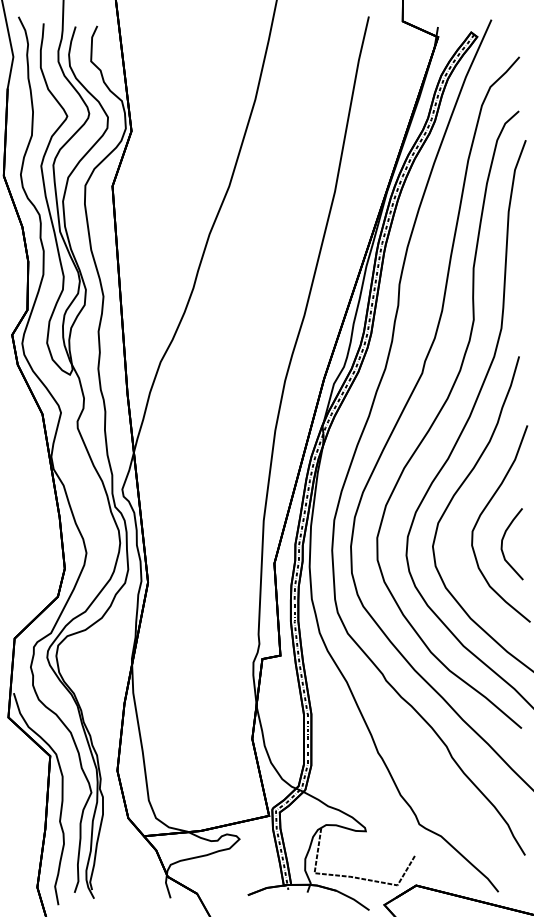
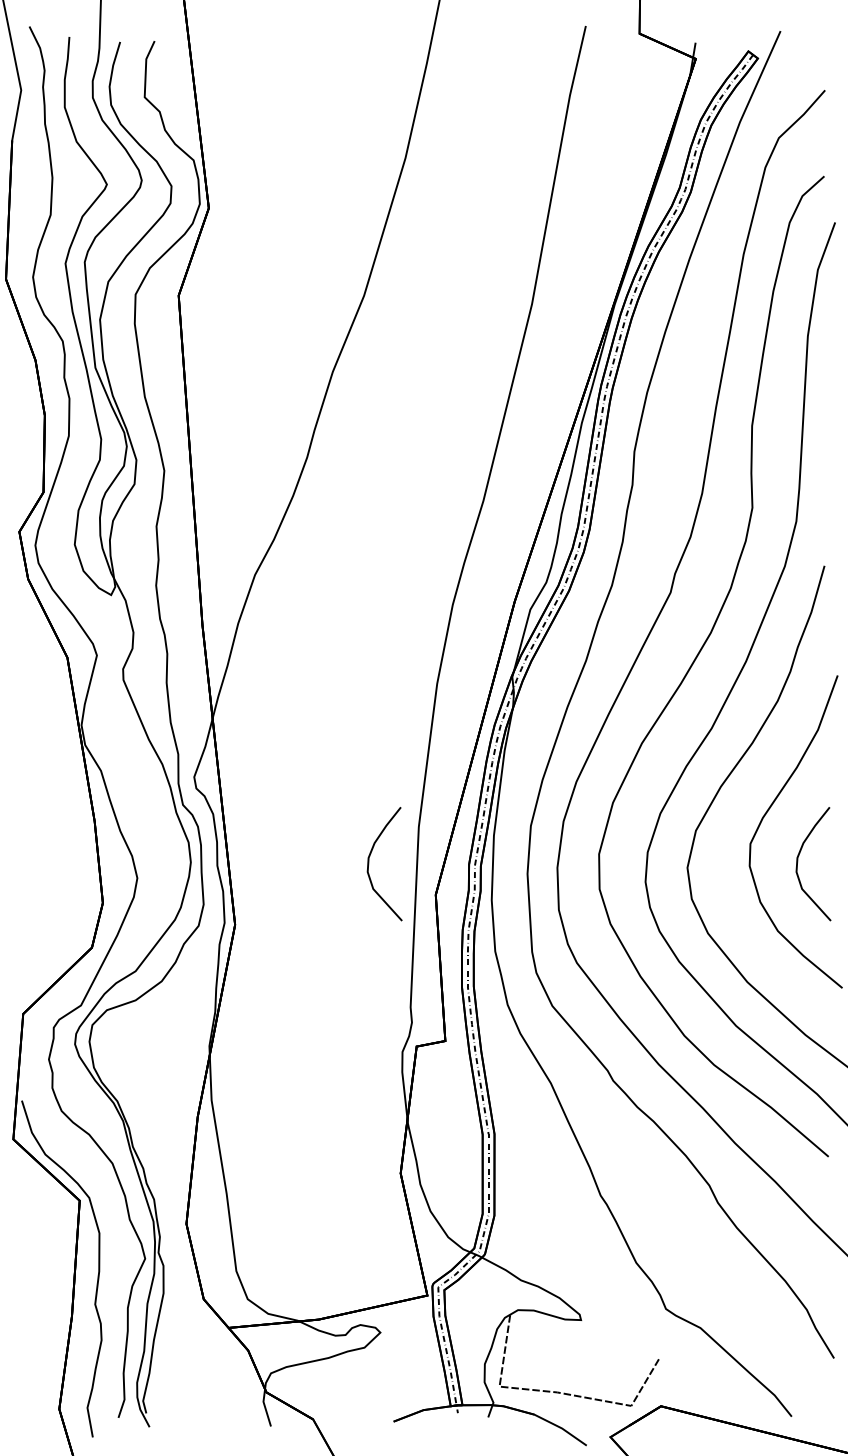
curve: (233, 540) -> (370, 858), added

